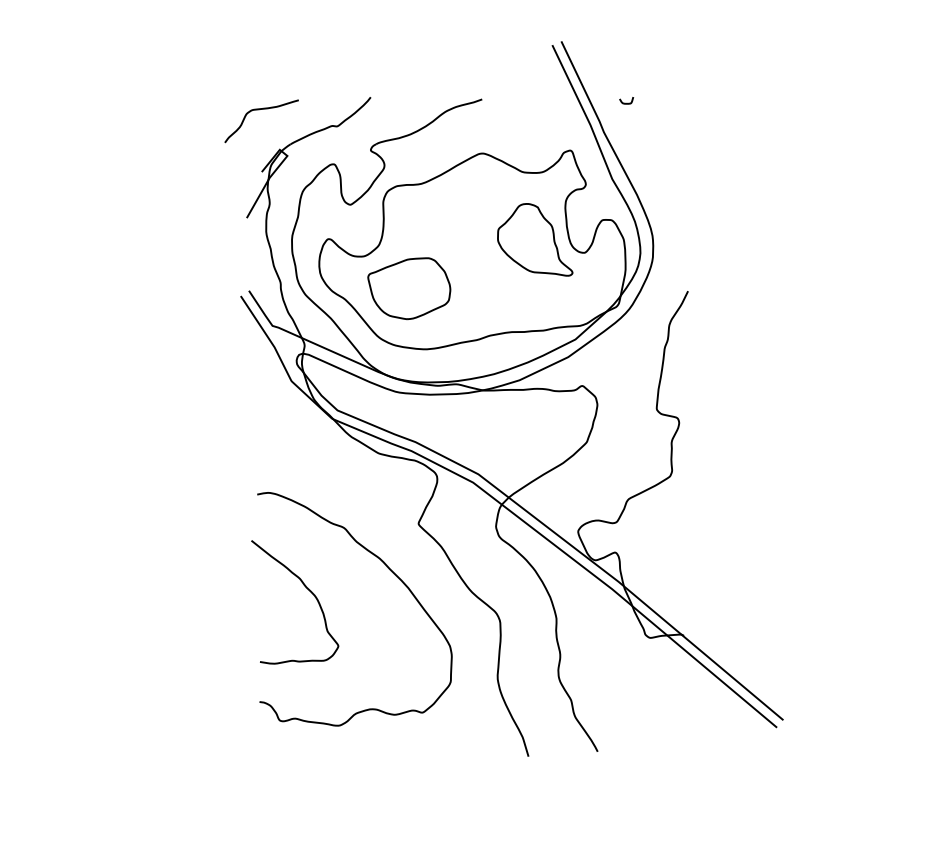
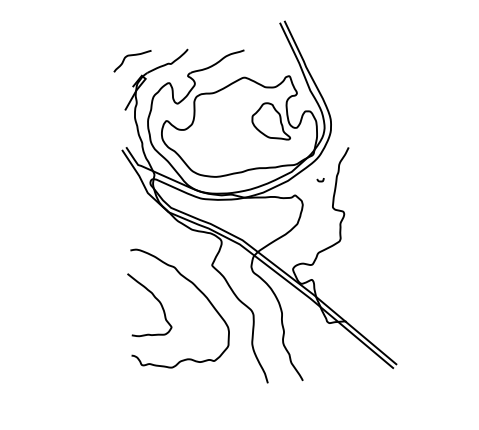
curve: (626, 101) -> (320, 180), moved
part: (409, 287) -> (207, 145), removed

